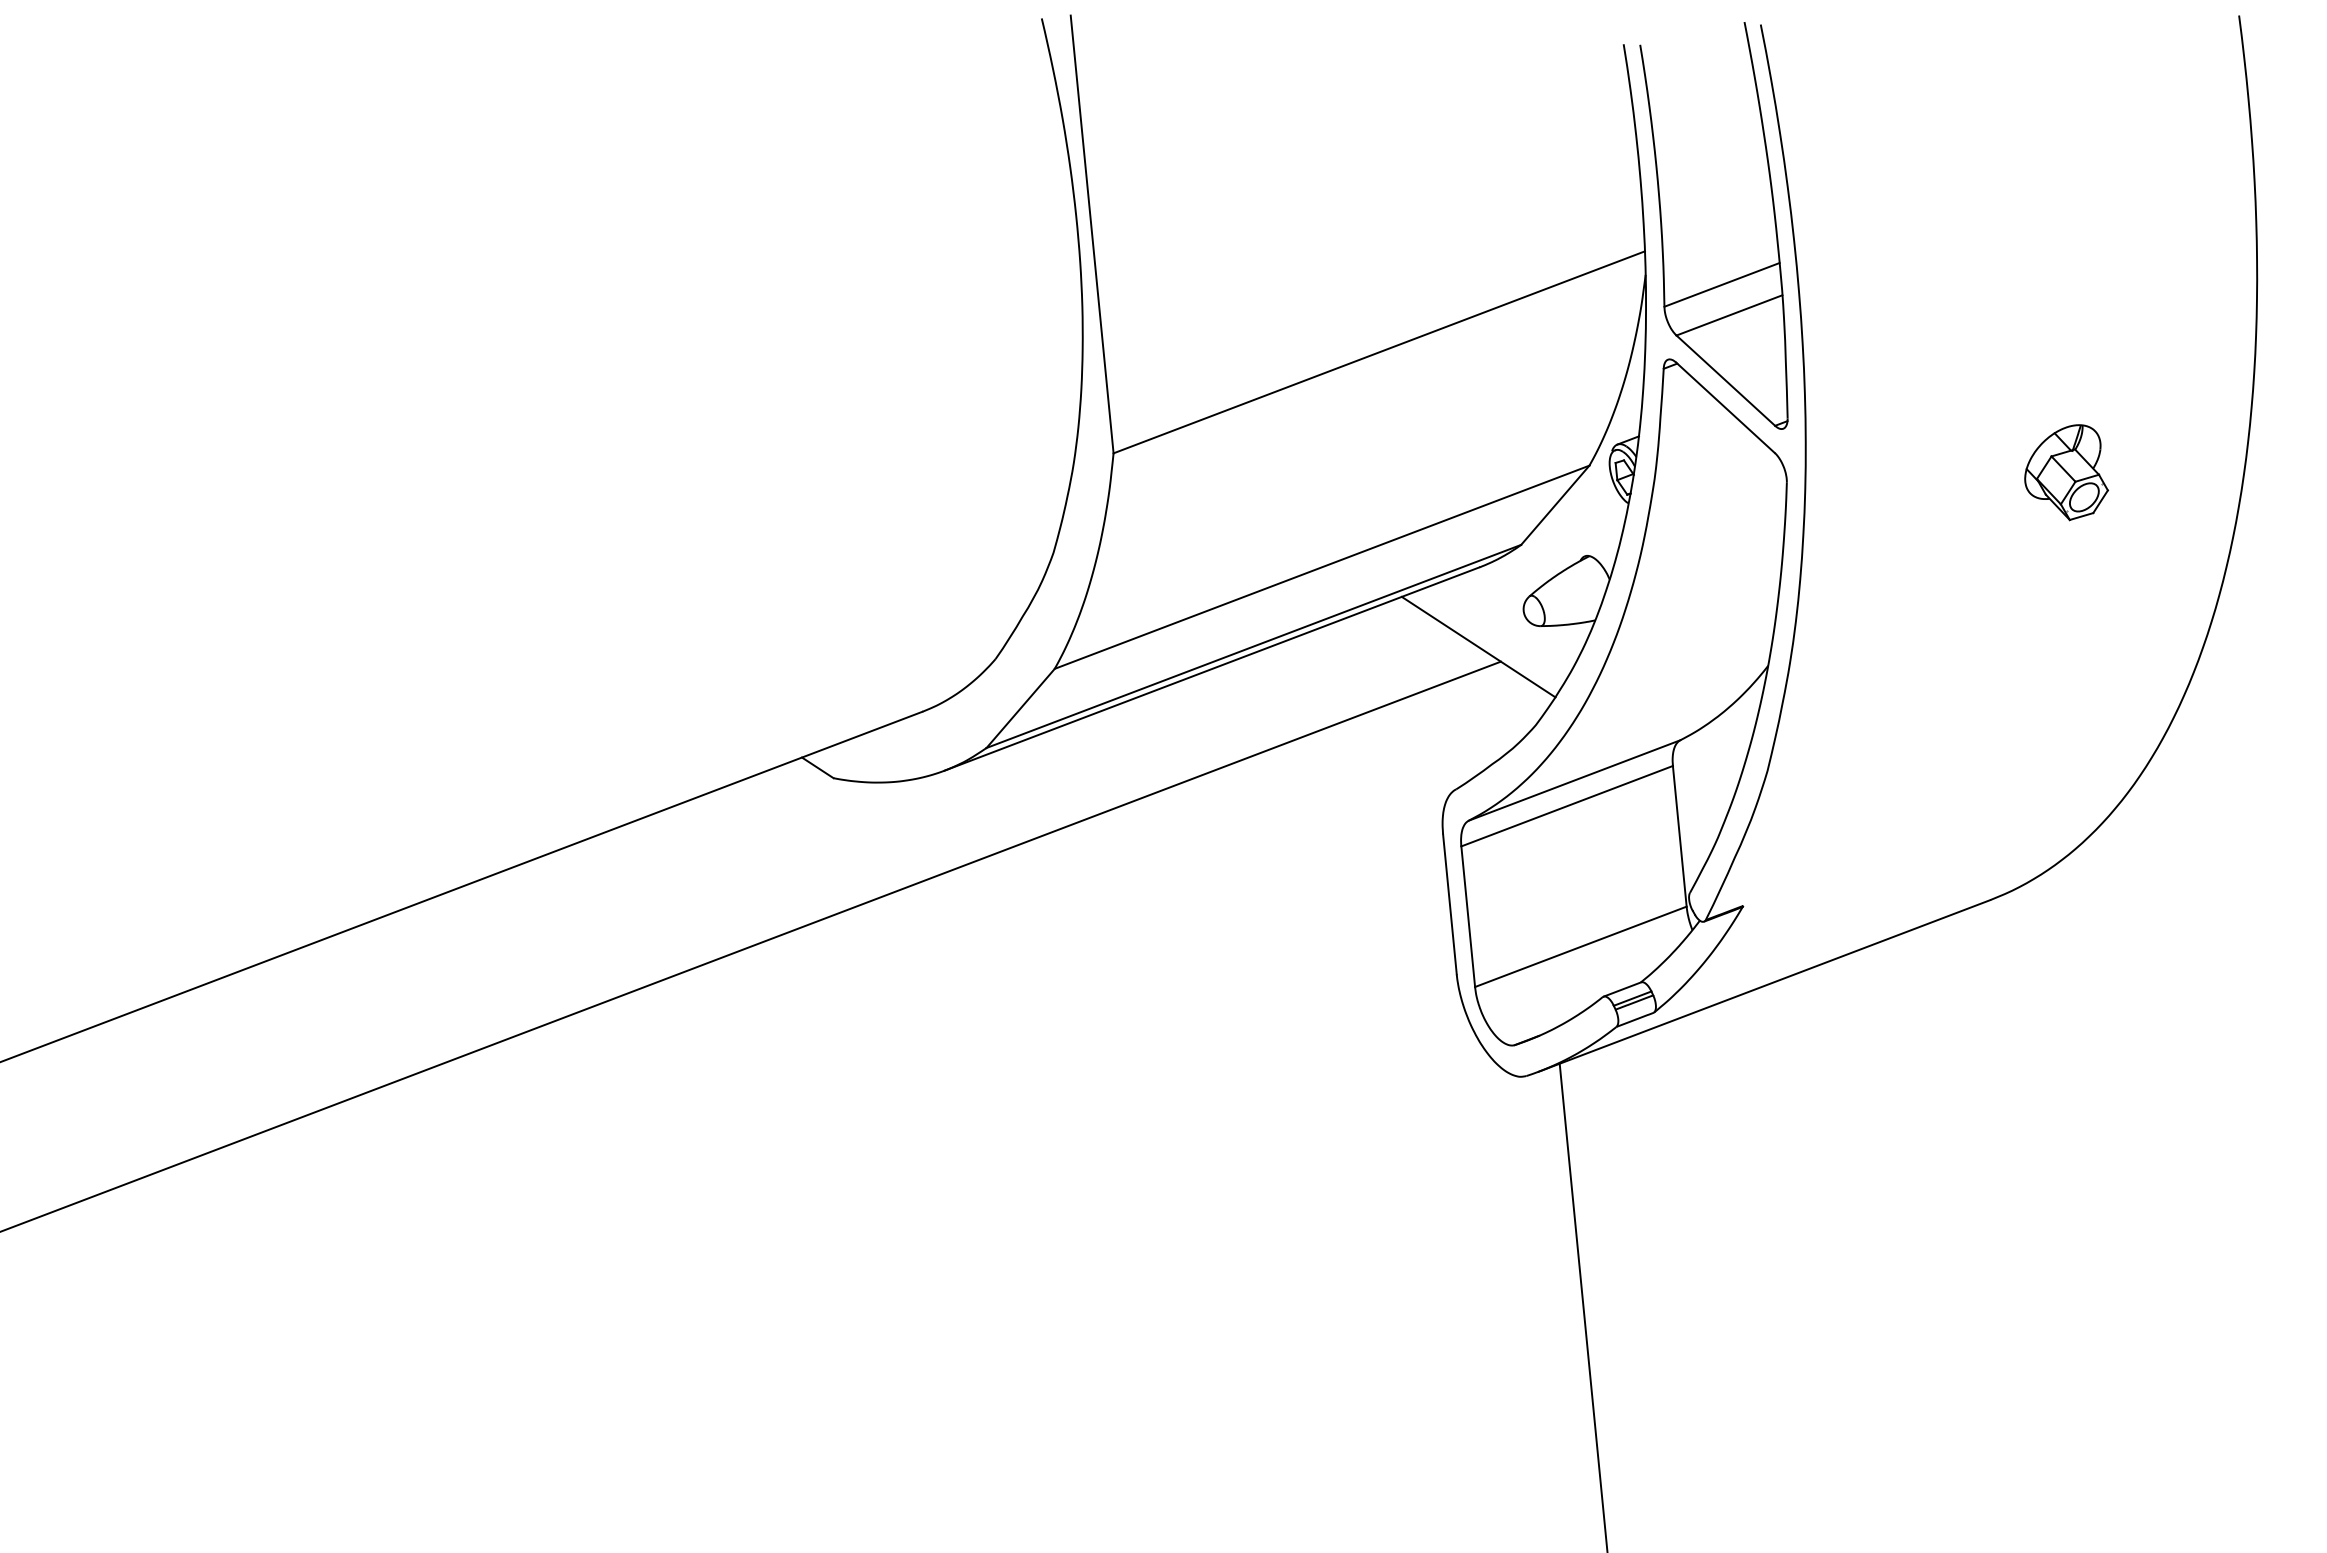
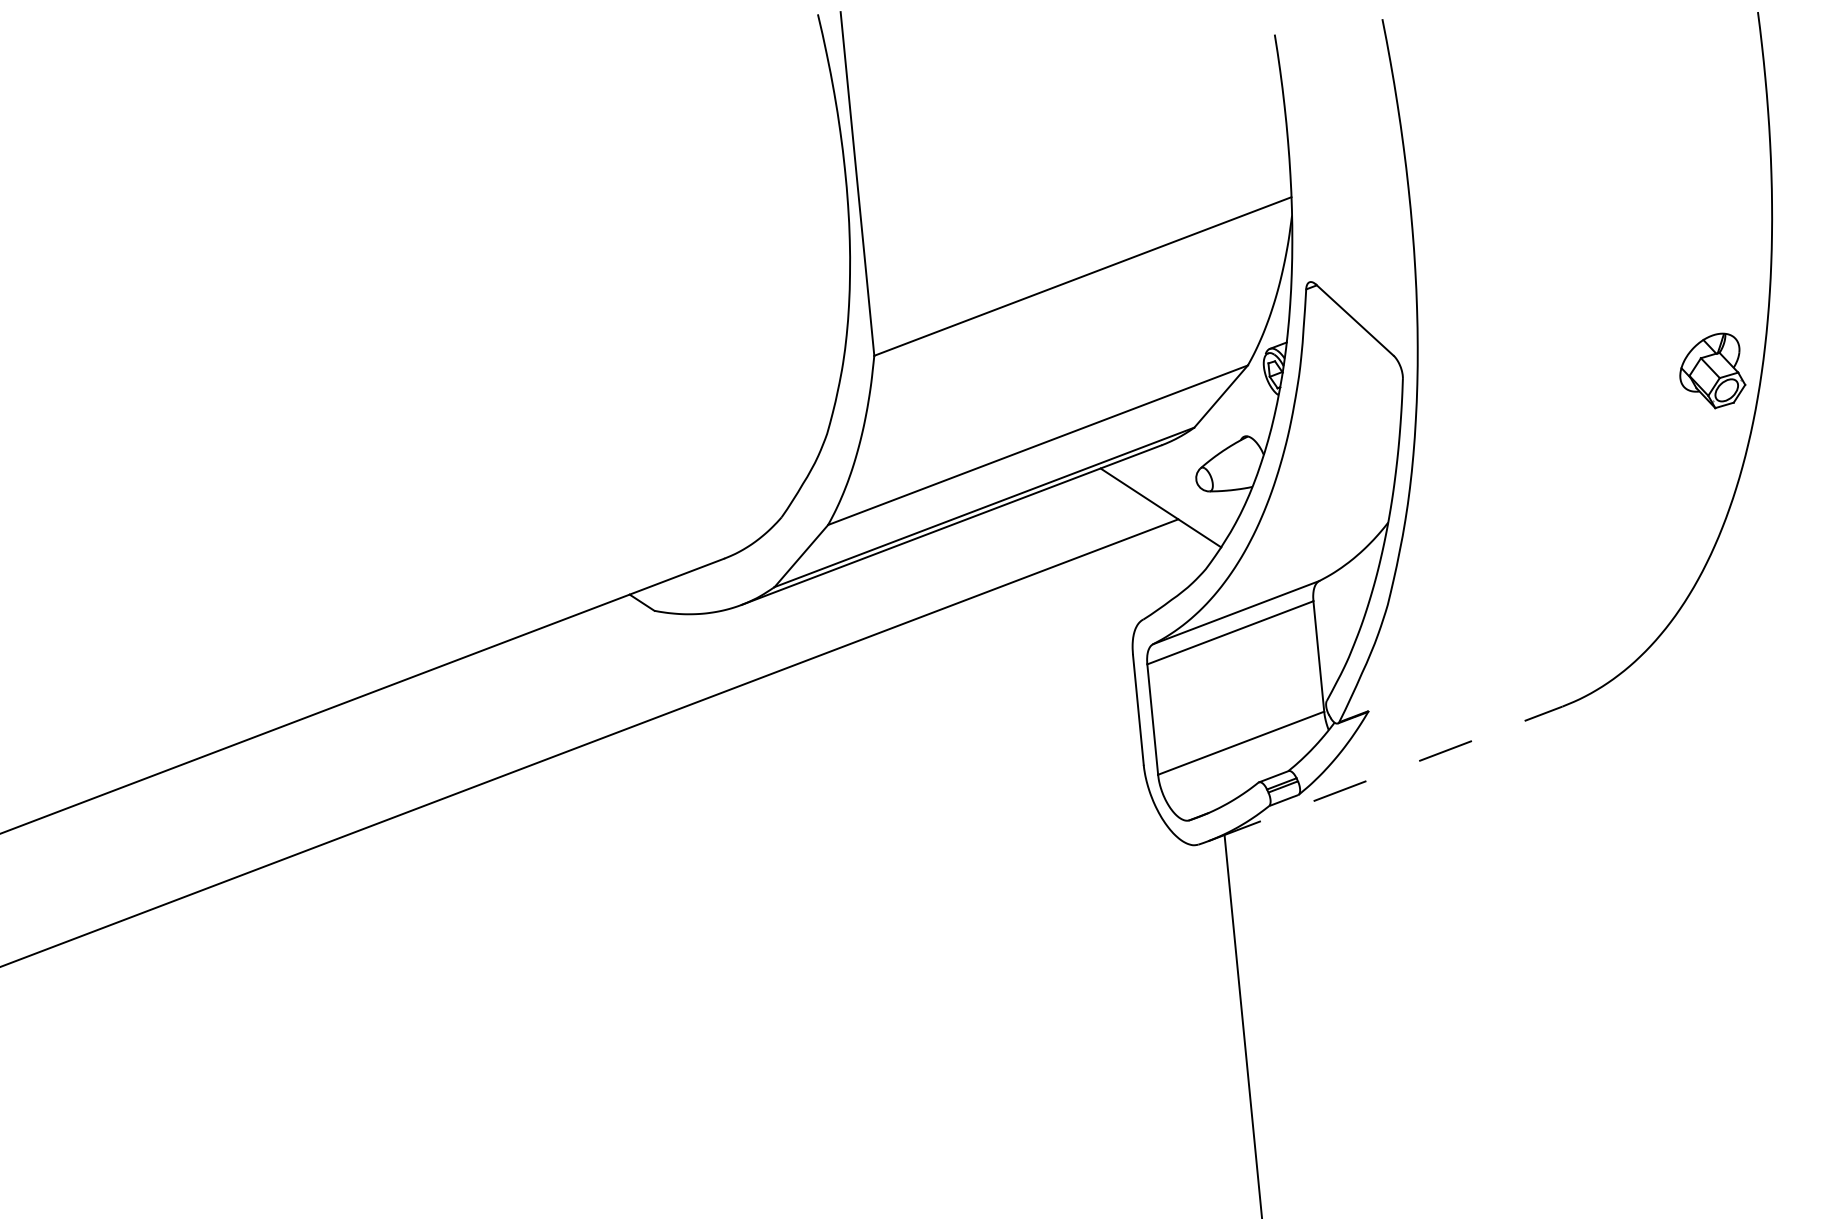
part: (1662, 225) -> (1305, 176), removed
part: (2066, 472) -> (1712, 370), moved
line: (1764, 985) -> (1385, 773), solid -> dashed

